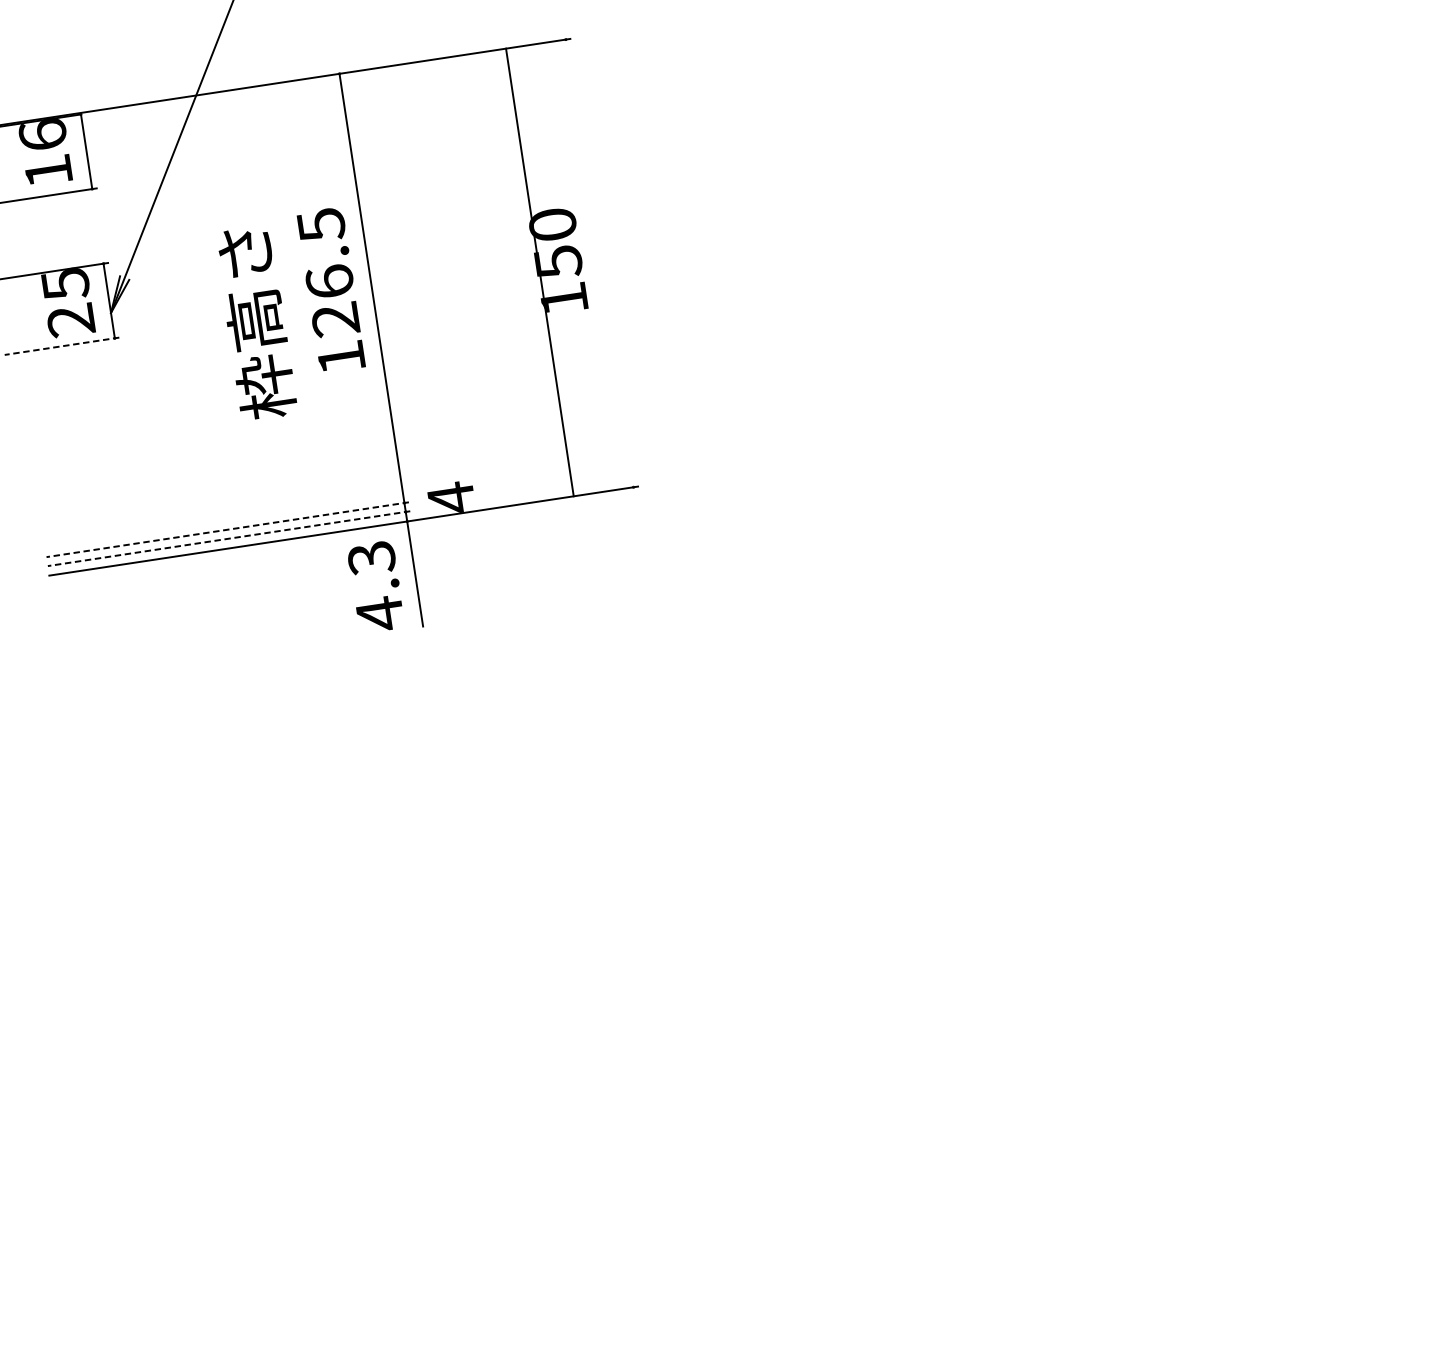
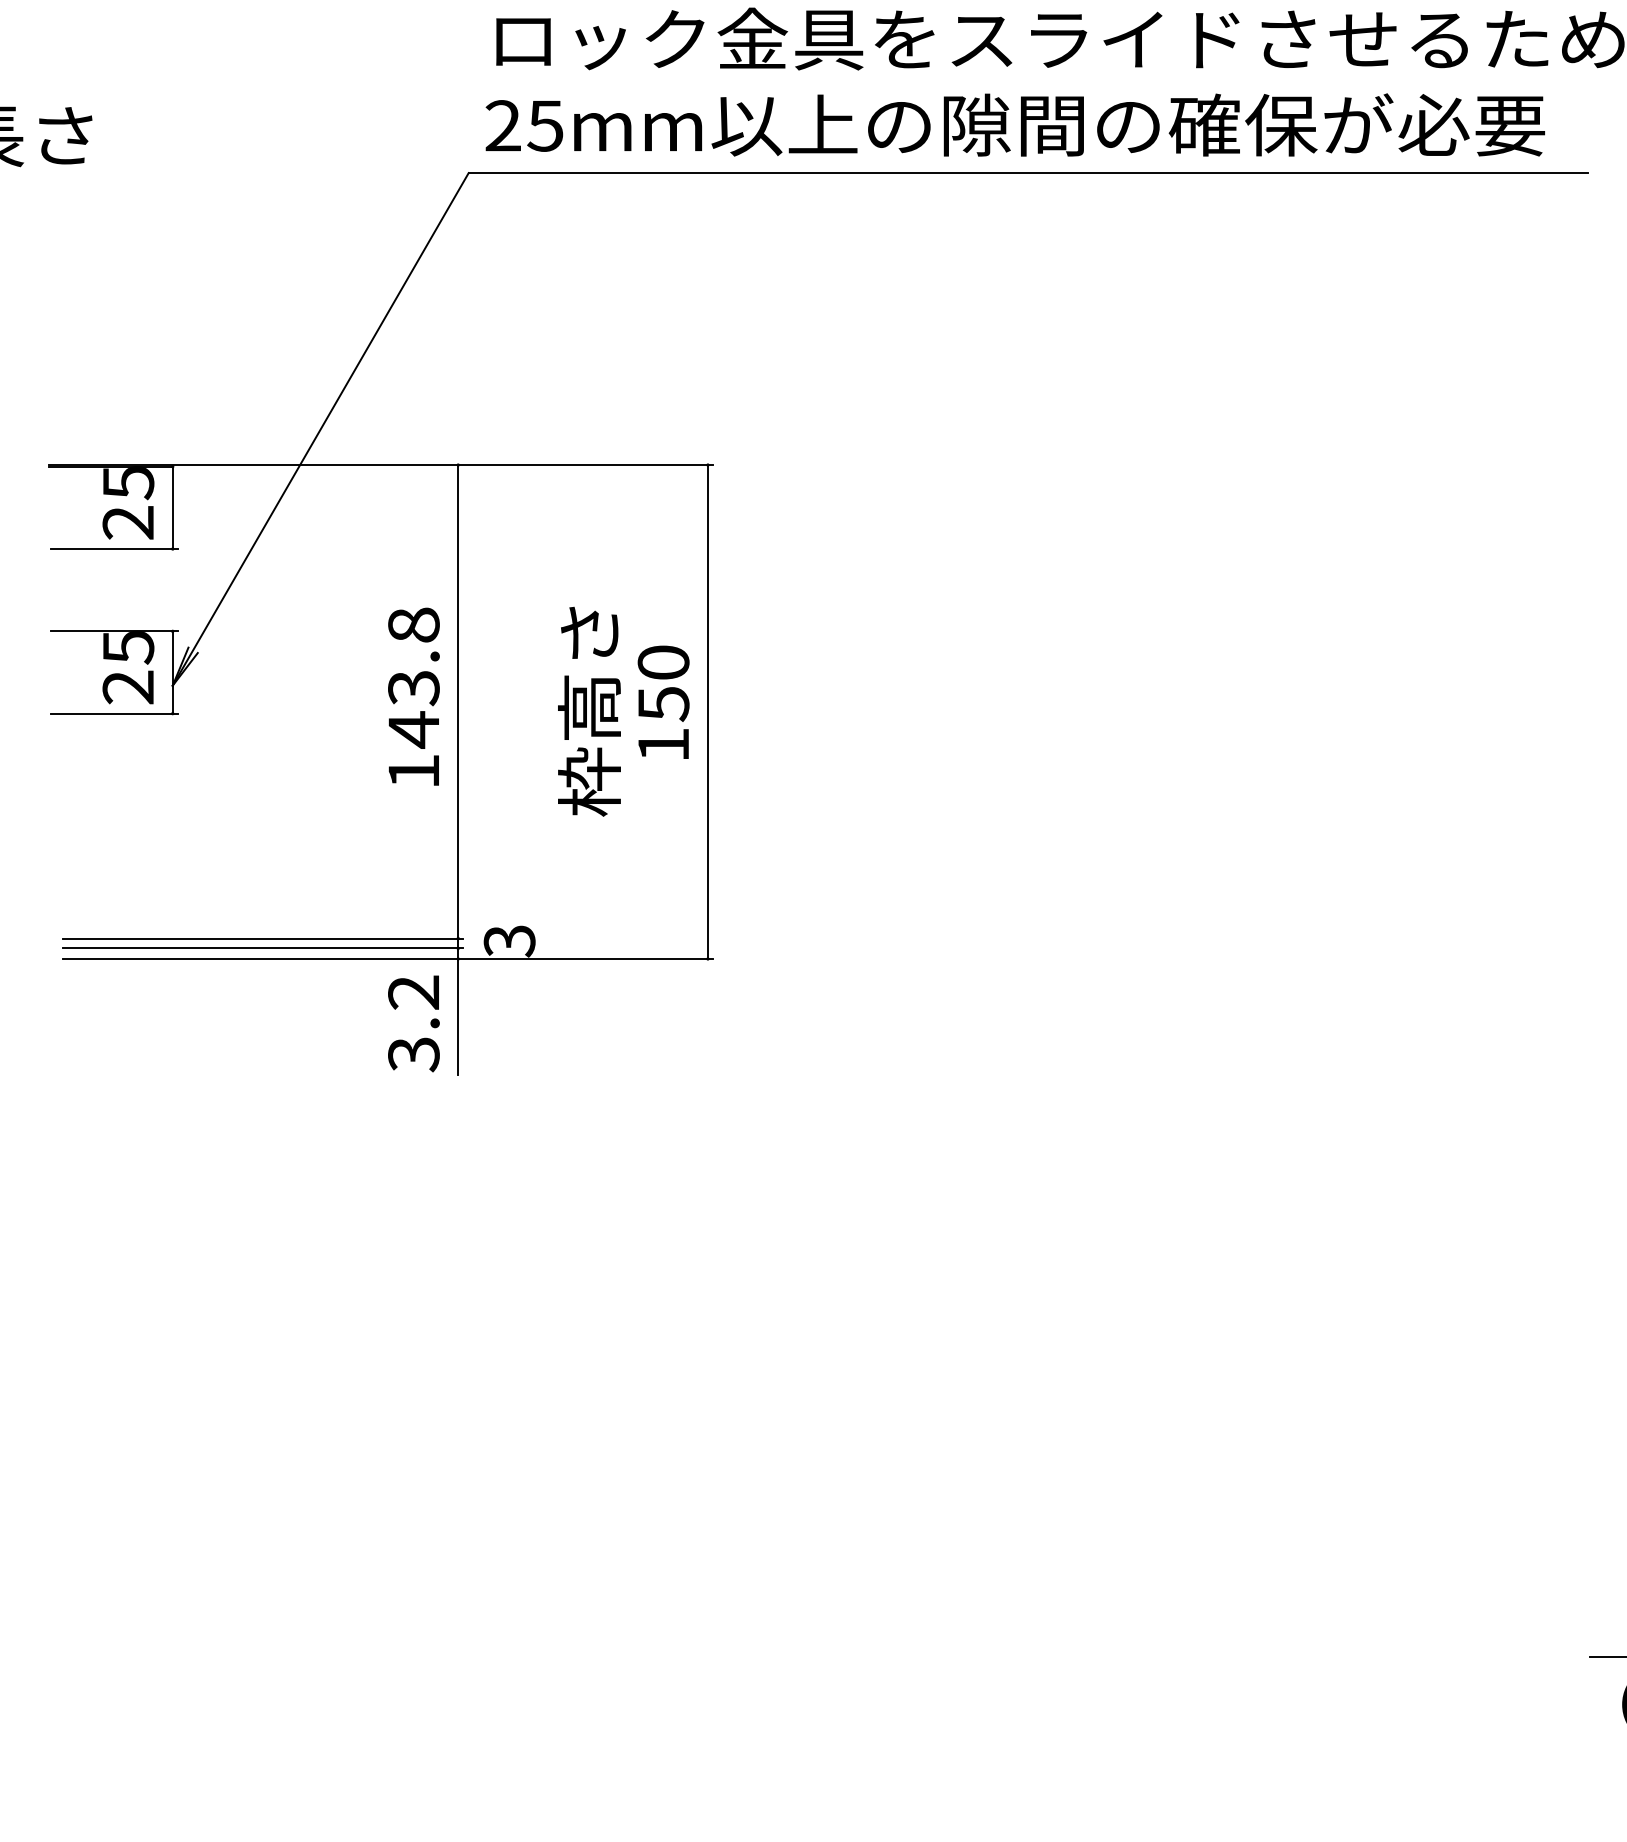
text: (45, 153) -> (128, 503), 16 -> 25
text: (328, 272) -> (413, 677), 126.5 -> 143.8
line: (539, 272) -> (707, 711), moved
text: (256, 323) -> (589, 711), moved
line: (61, 346) -> (113, 713), dashed -> solid
text: (451, 497) -> (509, 940), 4 -> 3
line: (227, 529) -> (263, 938), dashed -> solid
line: (229, 538) -> (263, 948), dashed -> solid
text: (375, 587) -> (413, 1024), 4.3 -> 3.2

